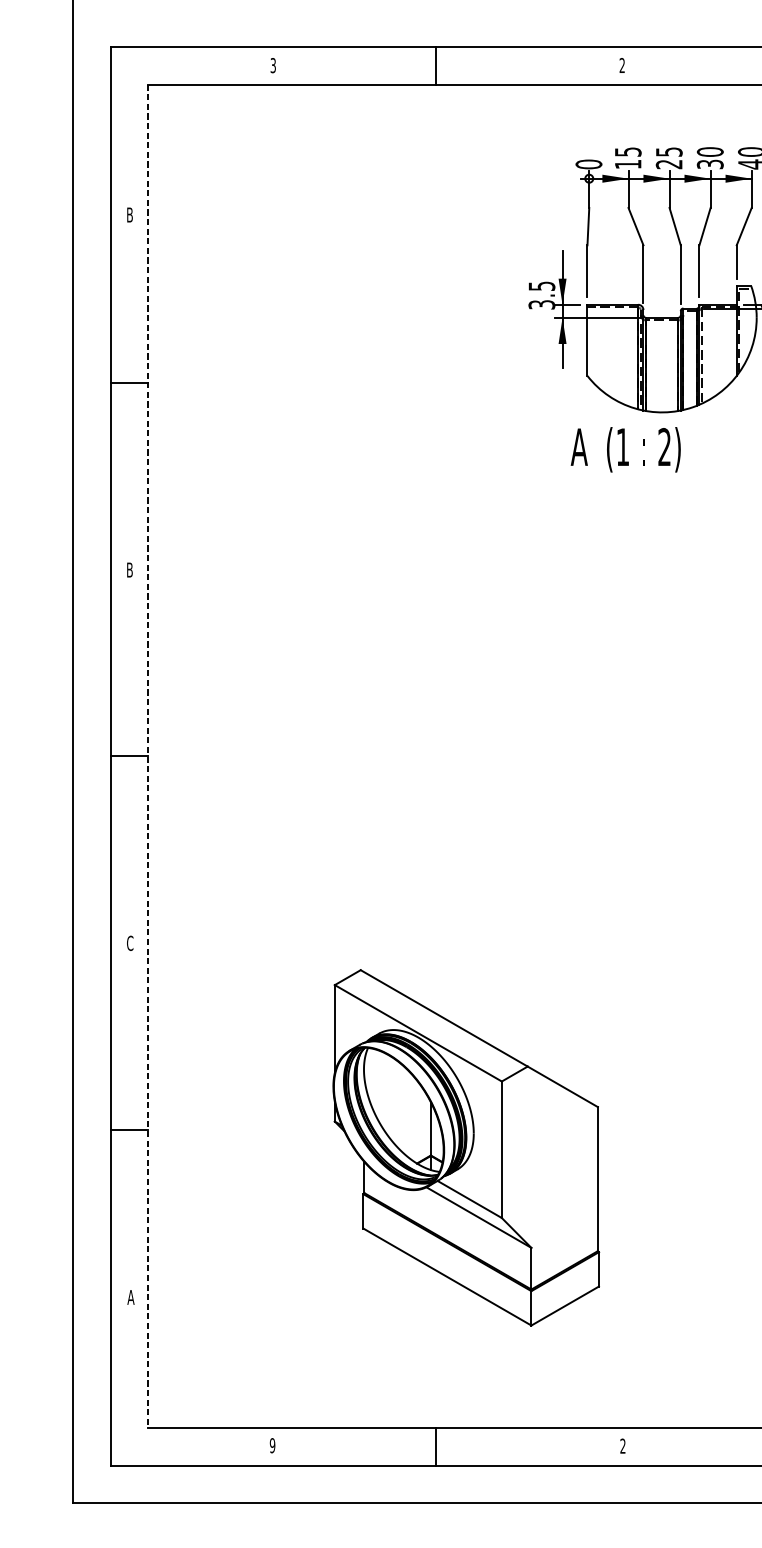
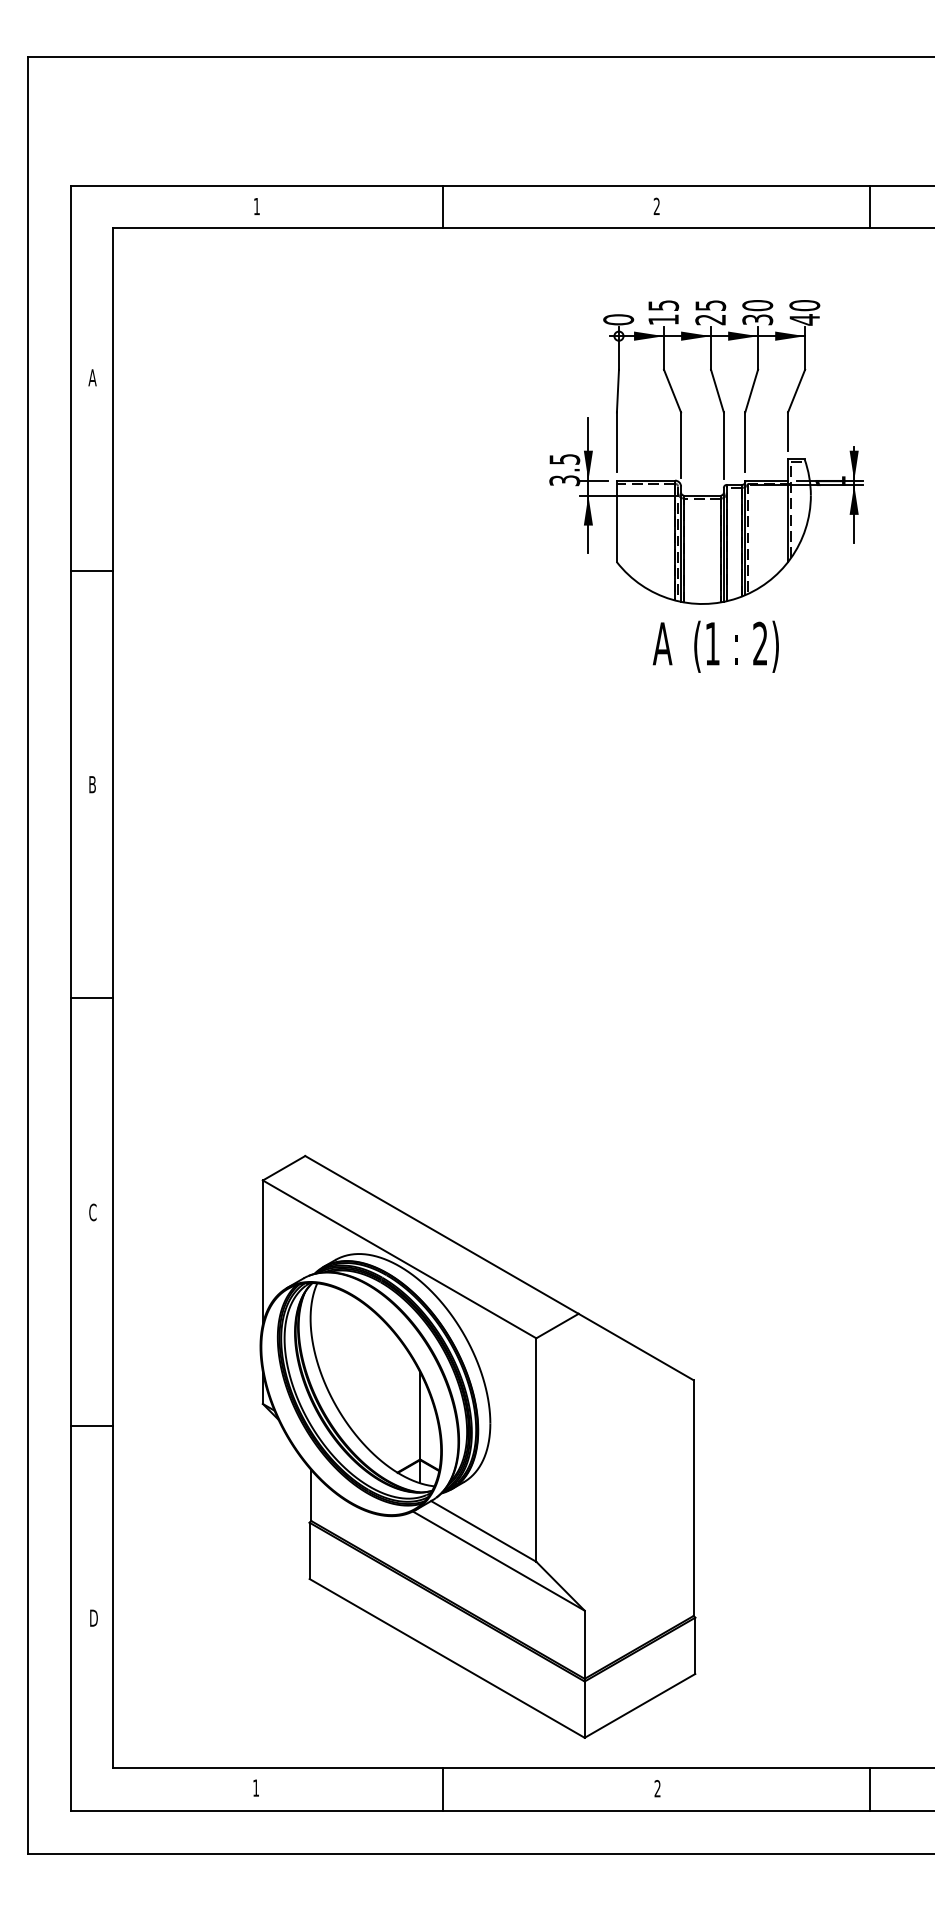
text: (272, 65) -> (256, 206), 3 -> 1
text: (129, 214) -> (92, 377), B -> A
text: (625, 449) -> (715, 646), moved
line: (148, 756) -> (113, 998), dashed -> solid
part: (465, 1147) -> (477, 1446), size x1.43
text: (130, 1296) -> (93, 1617), A -> D
text: (272, 1445) -> (256, 1787), 9 -> 1

